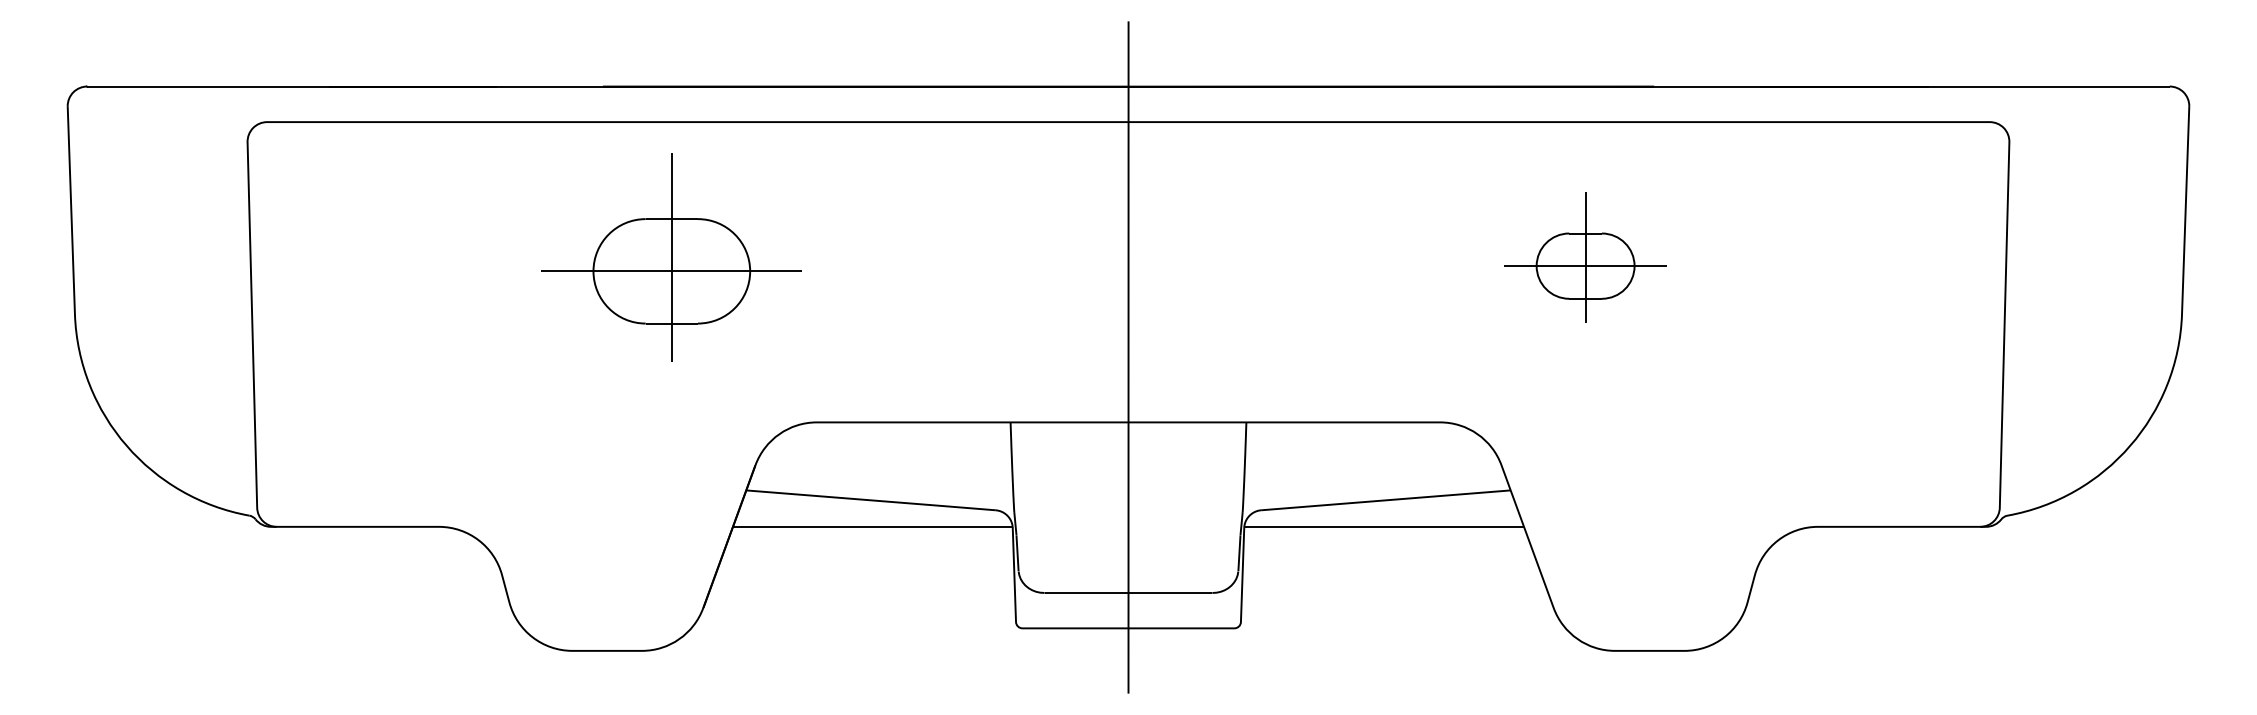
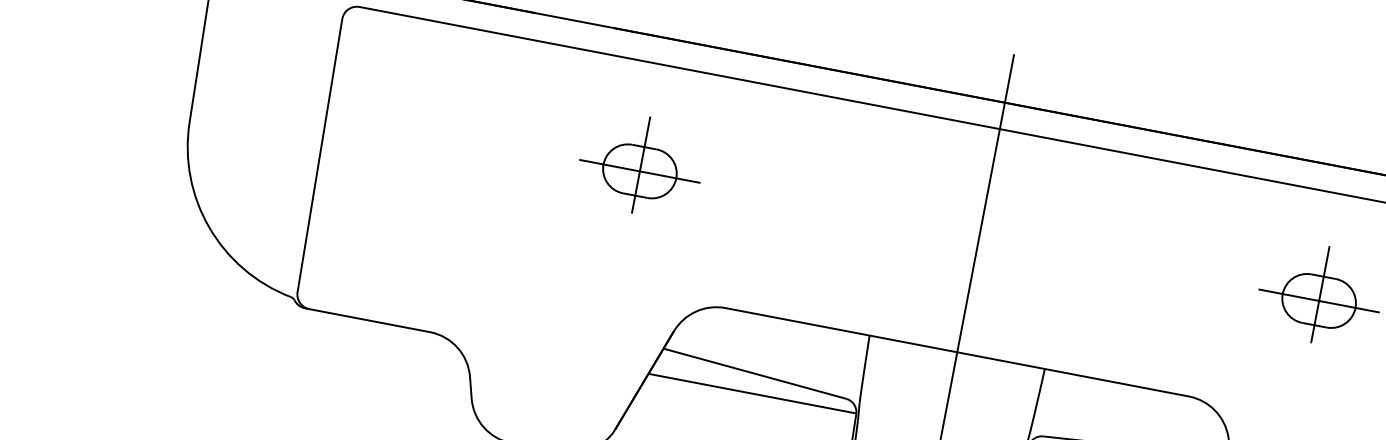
part: (671, 257) -> (640, 164), size x0.62

